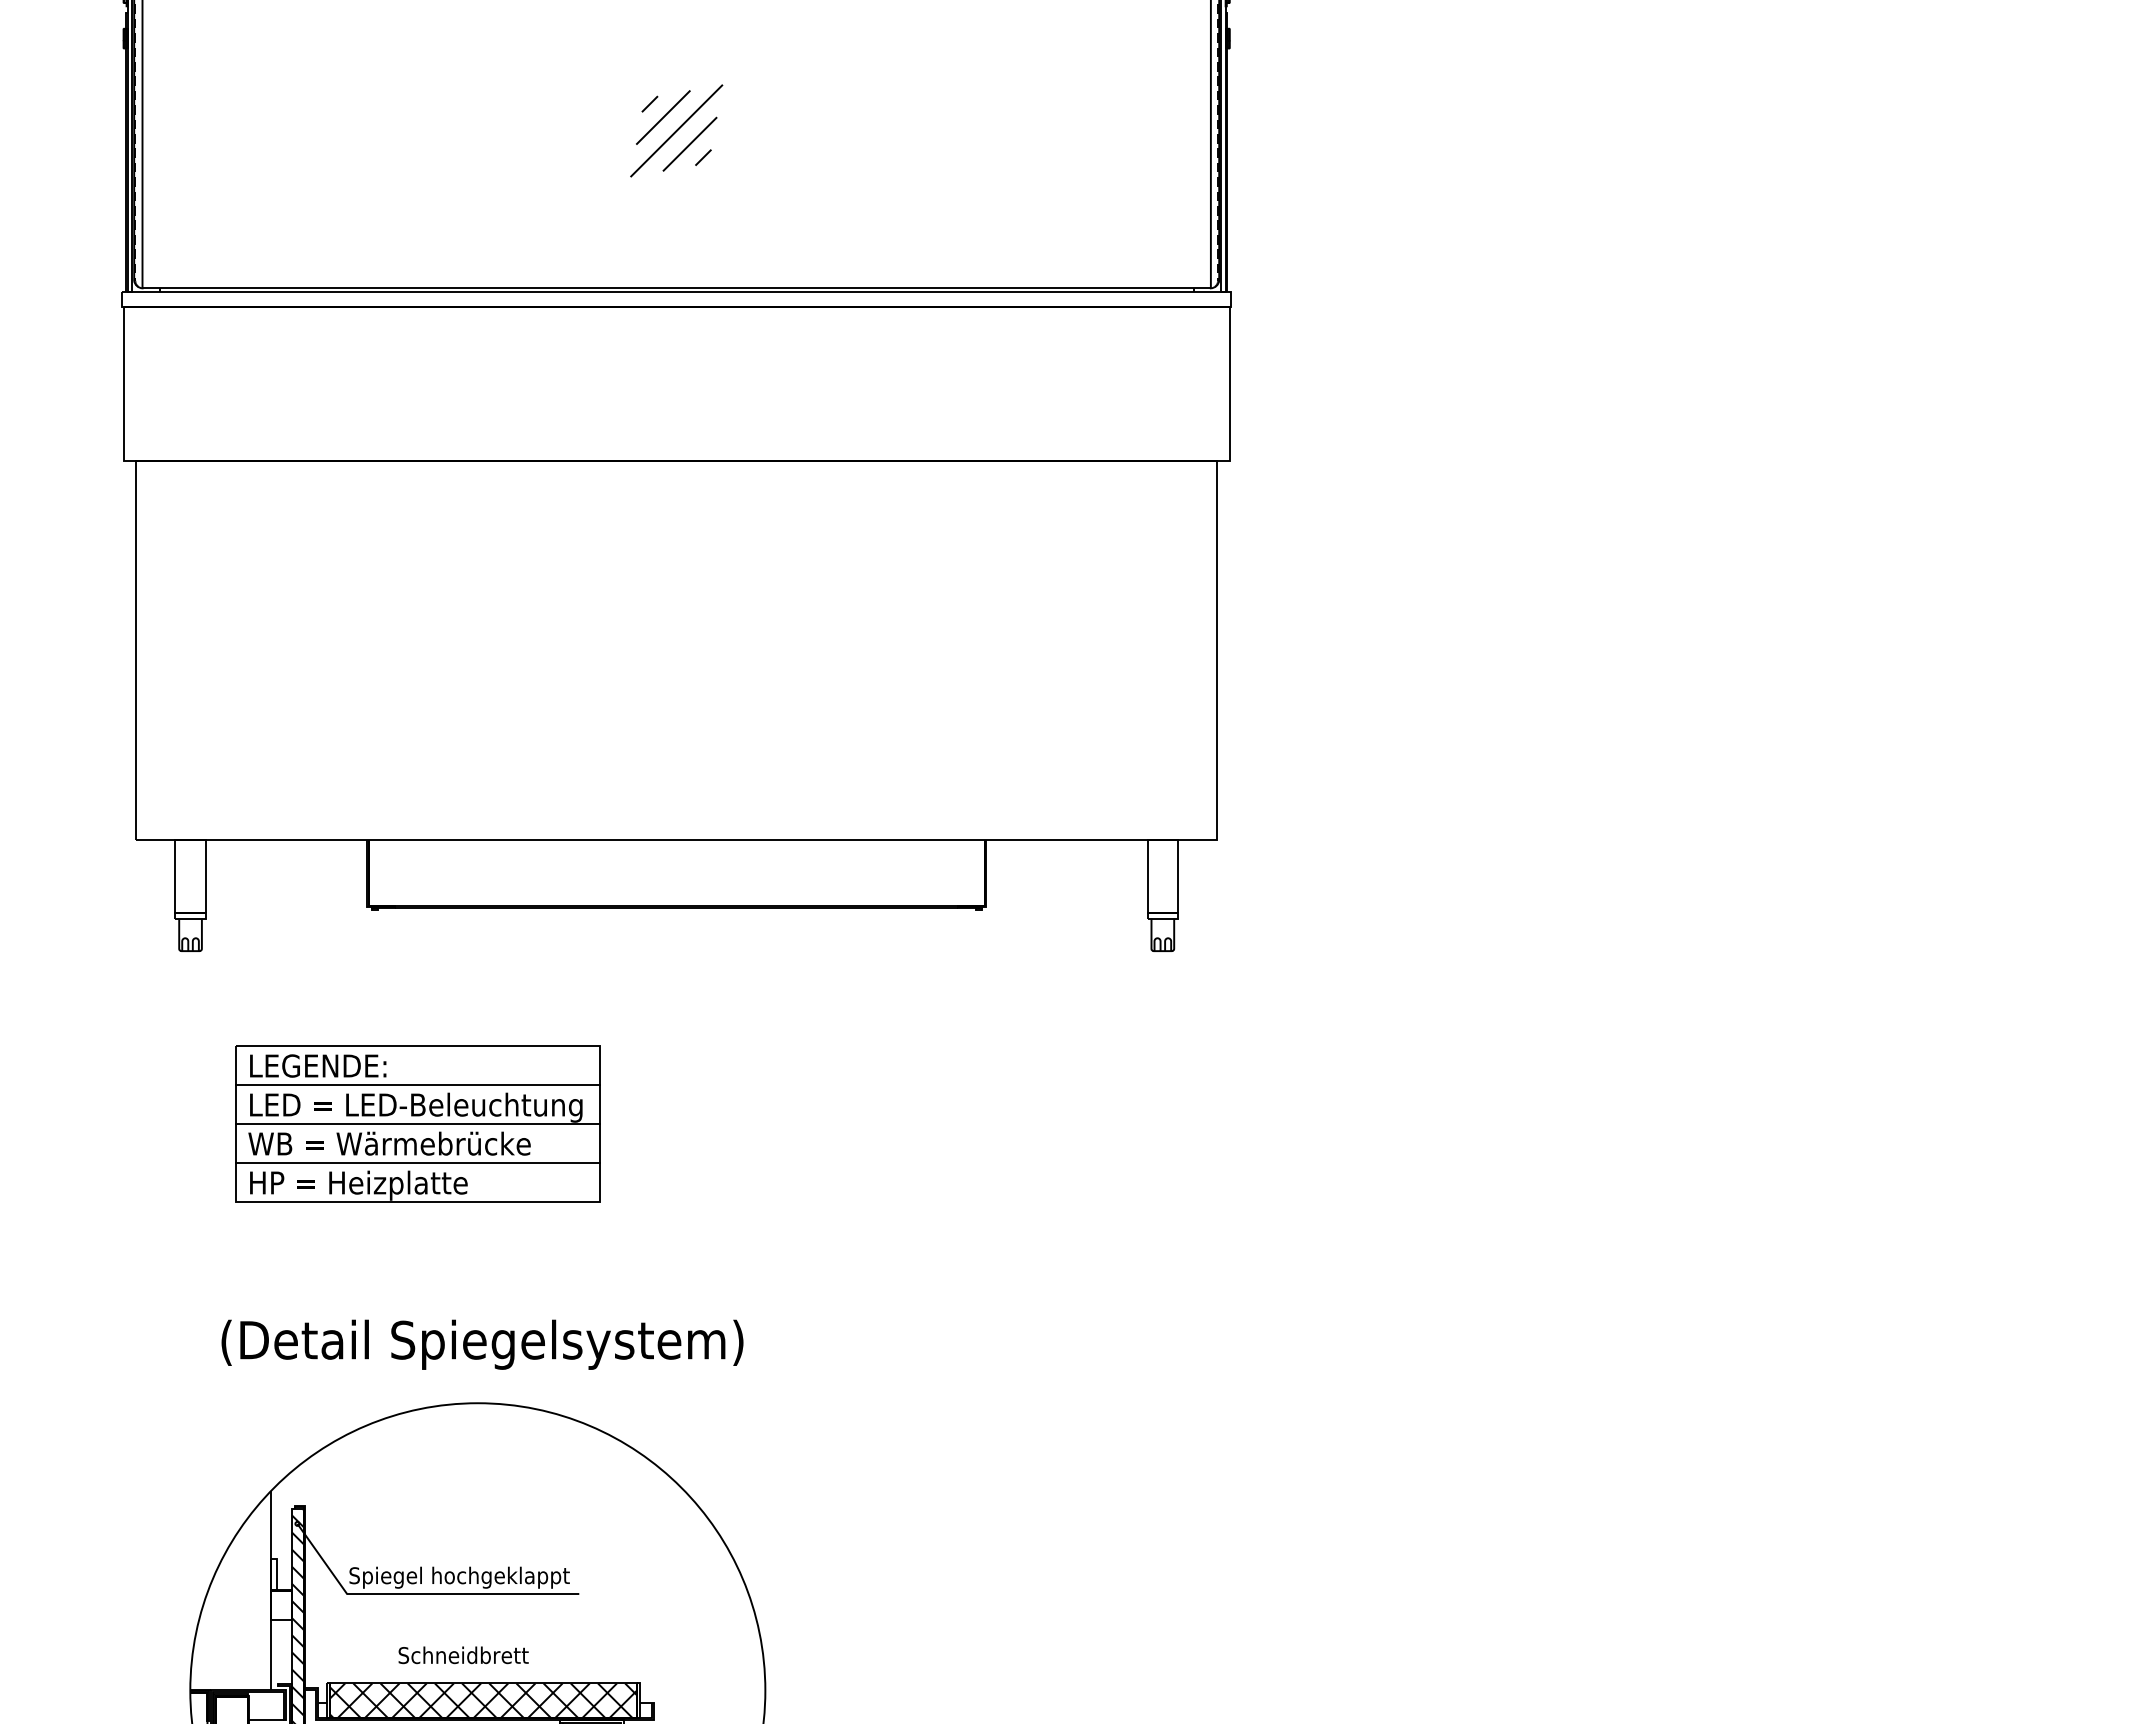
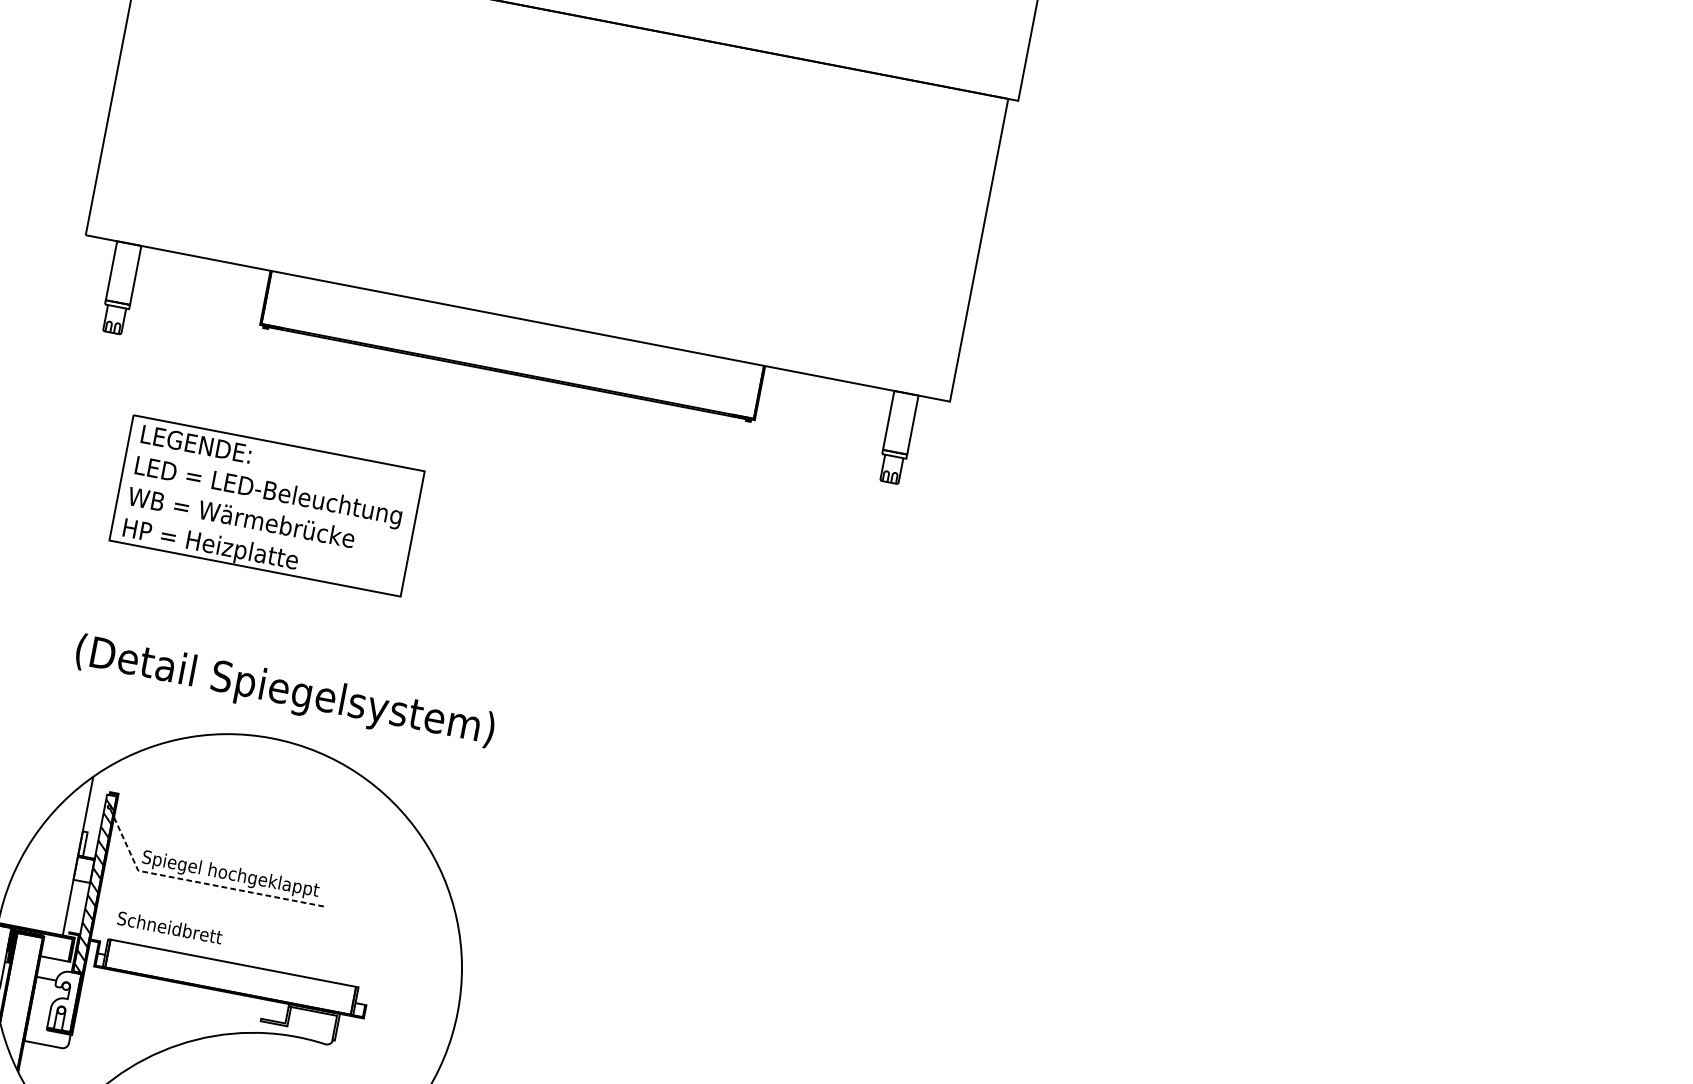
line: (417, 1084) -> (272, 474), removed
line: (417, 1123) -> (266, 505), removed
line: (417, 1163) -> (260, 537), removed
line: (419, 1594) -> (196, 882), solid -> dashed
text: (463, 1655) -> (169, 927), moved
hatch: (482, 1700) -> (230, 976), removed

